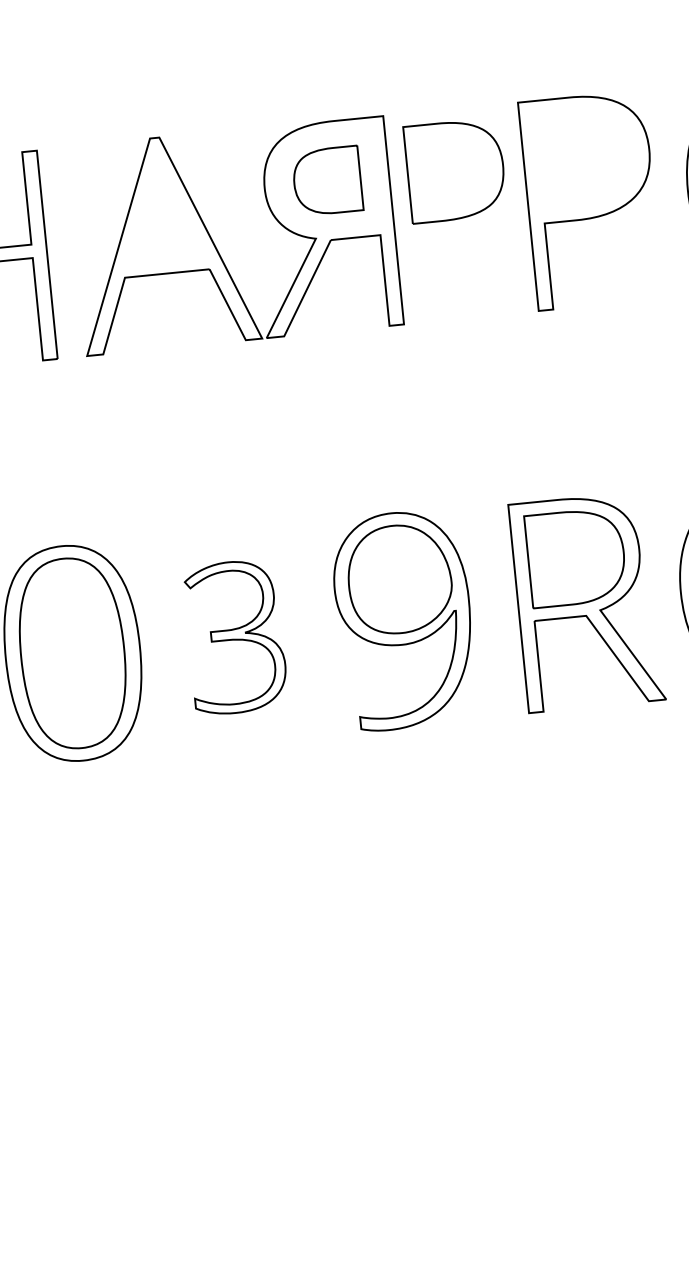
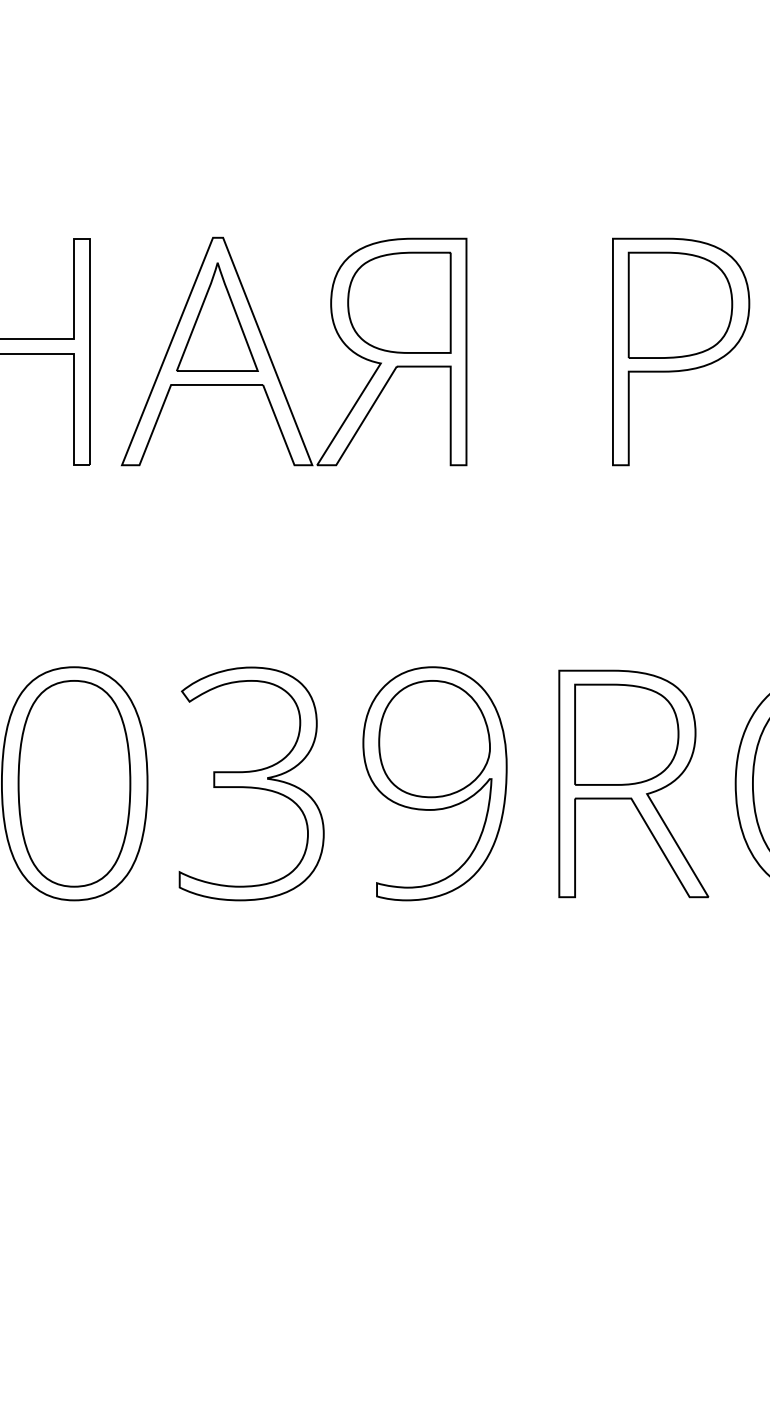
part: (455, 169) -> (680, 304), moved
part: (327, 180) -> (399, 302), size x1.43
part: (161, 210) -> (217, 316), added
part: (235, 636) -> (251, 783), size x1.43

